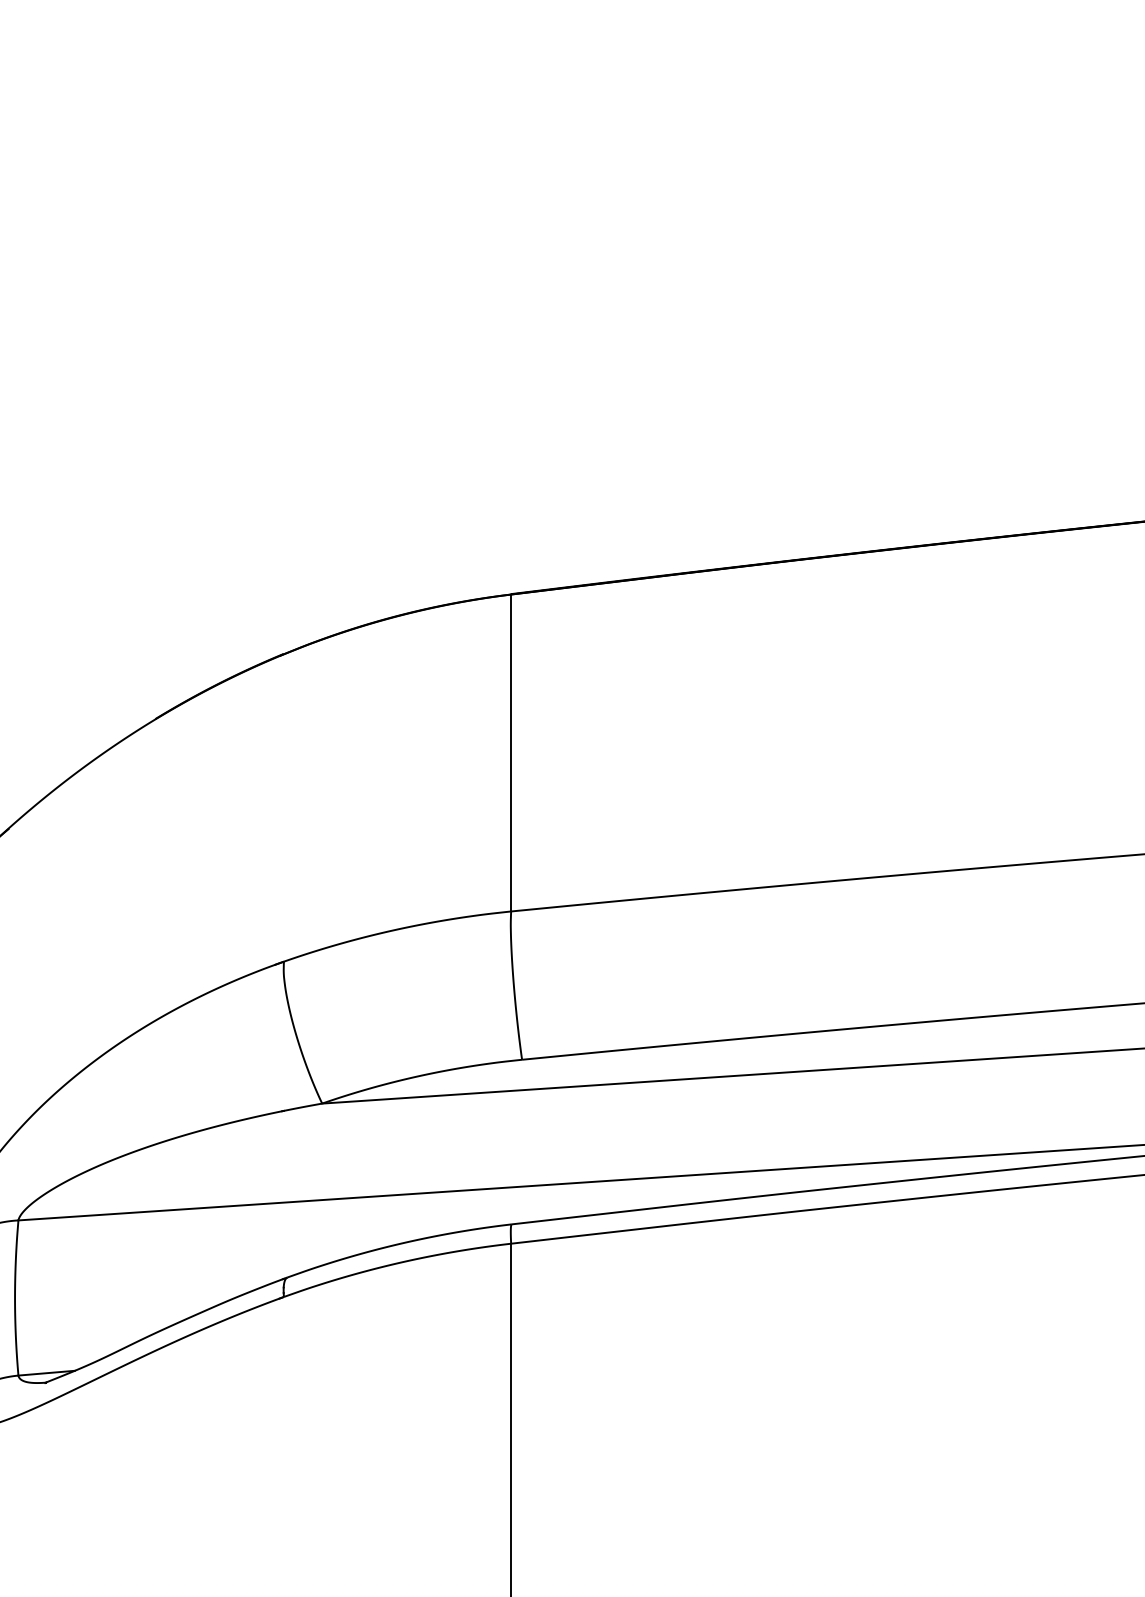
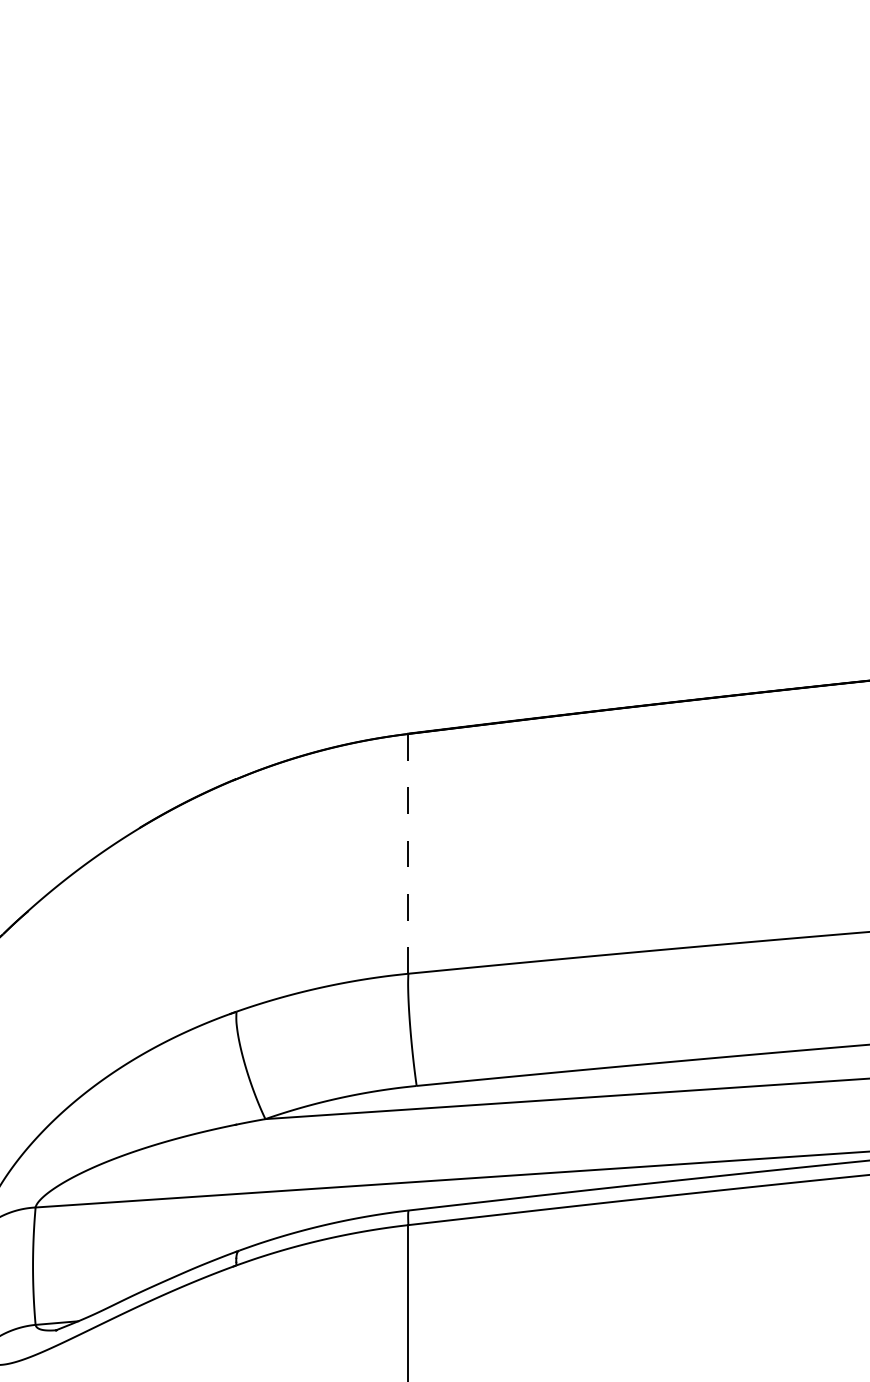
line: (511, 752) -> (408, 853), solid -> dashed

